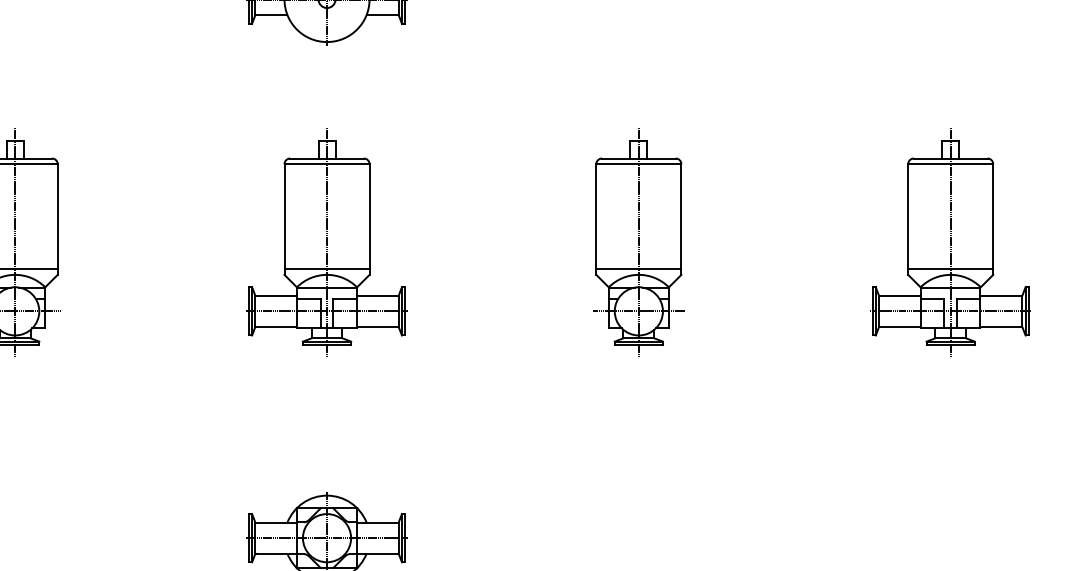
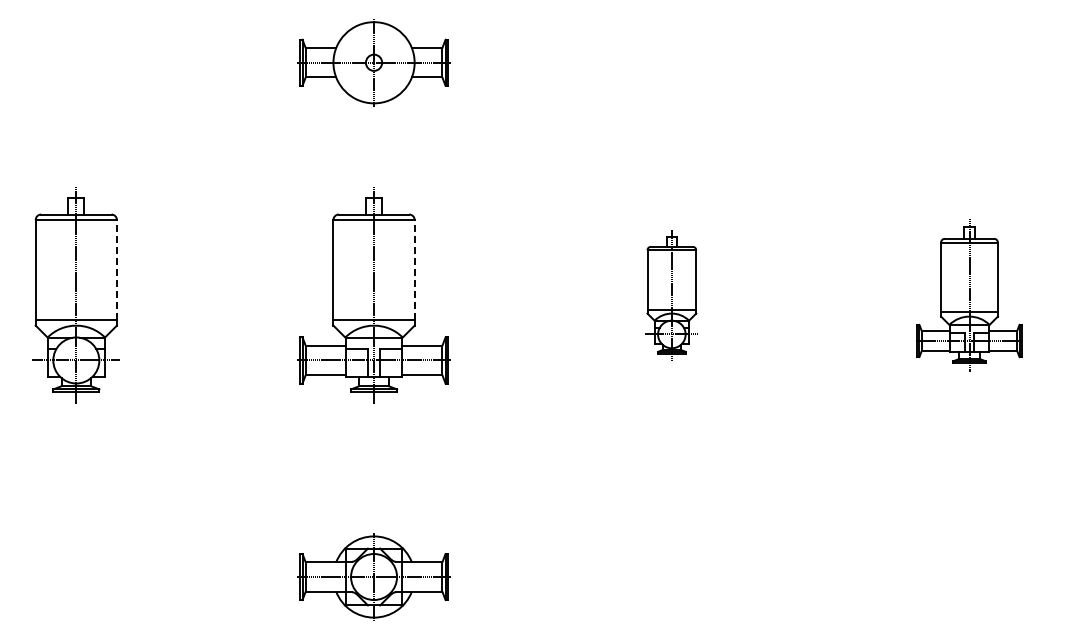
line: (57, 216) -> (116, 269), solid -> dashed
line: (369, 216) -> (414, 269), solid -> dashed
part: (638, 243) -> (671, 295), size x0.6
part: (950, 243) -> (969, 295), size x0.7

